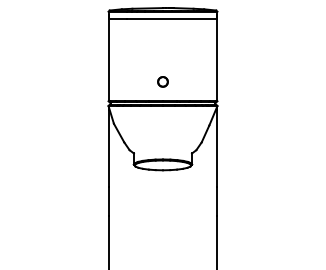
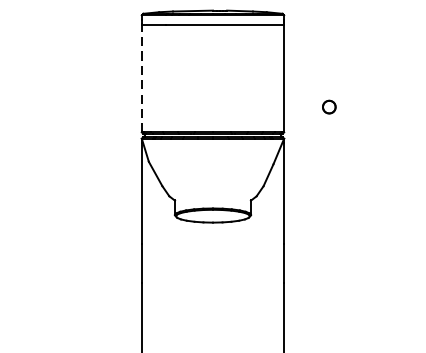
line: (108, 58) -> (141, 76), solid -> dashed
part: (162, 81) -> (328, 106), moved

